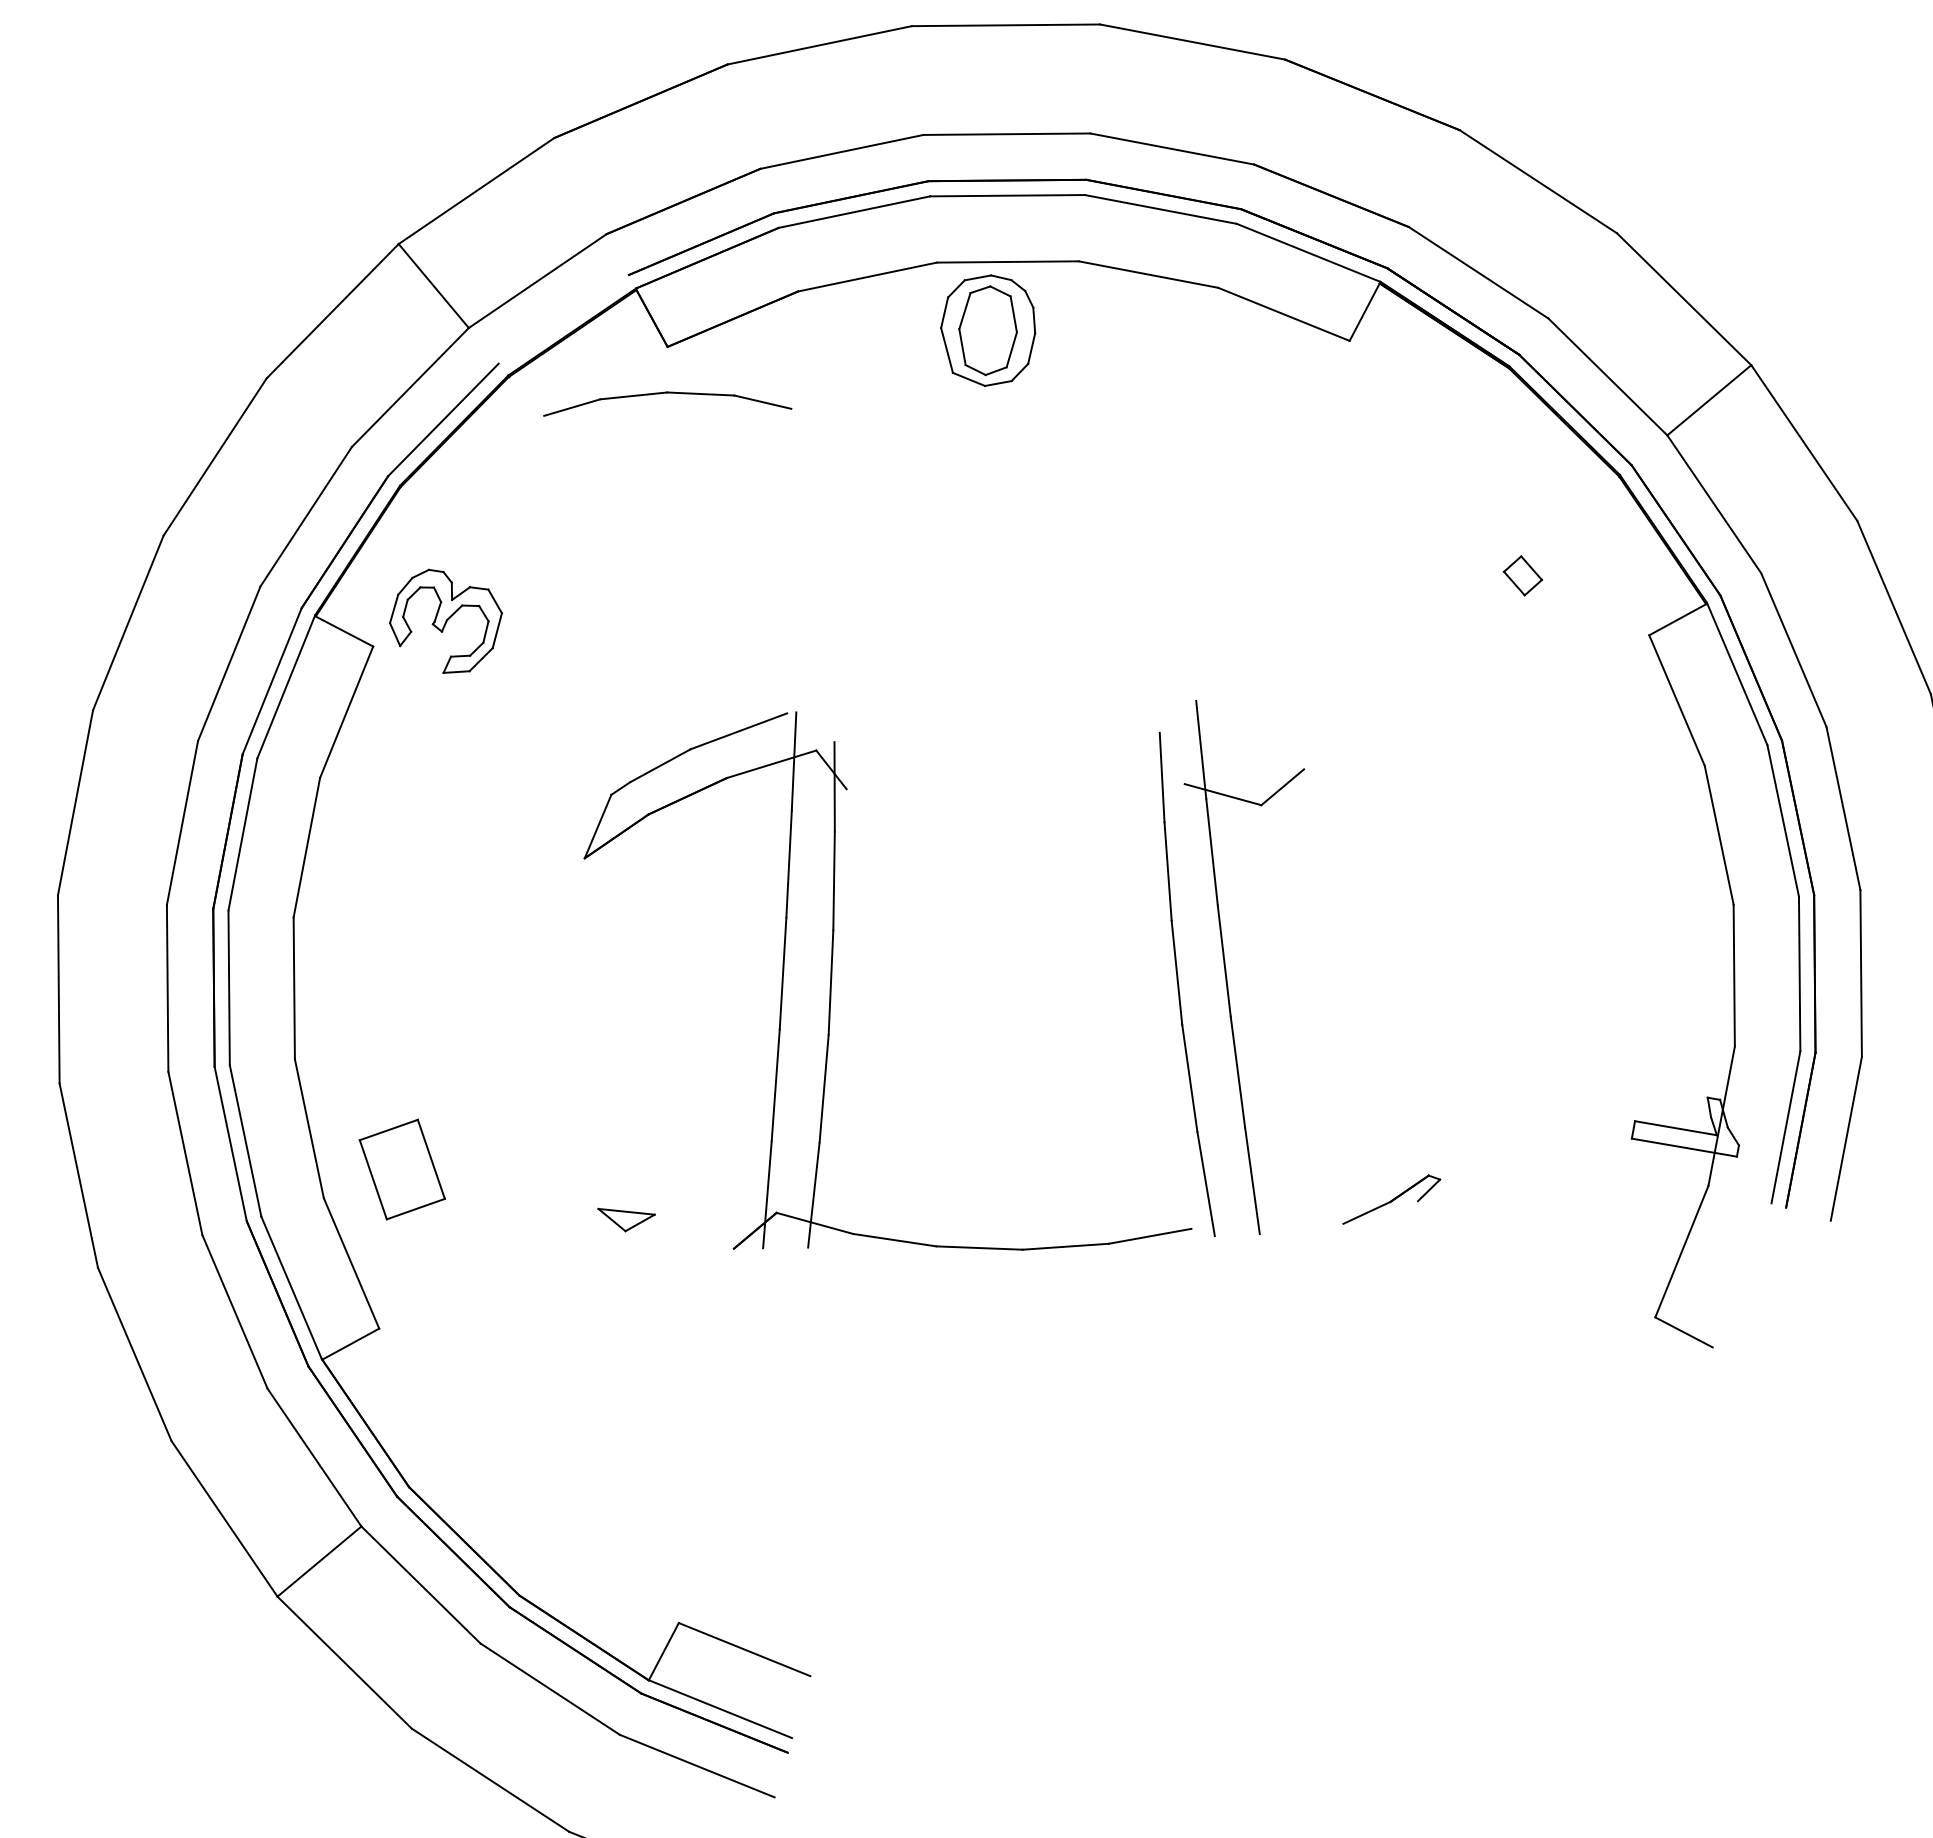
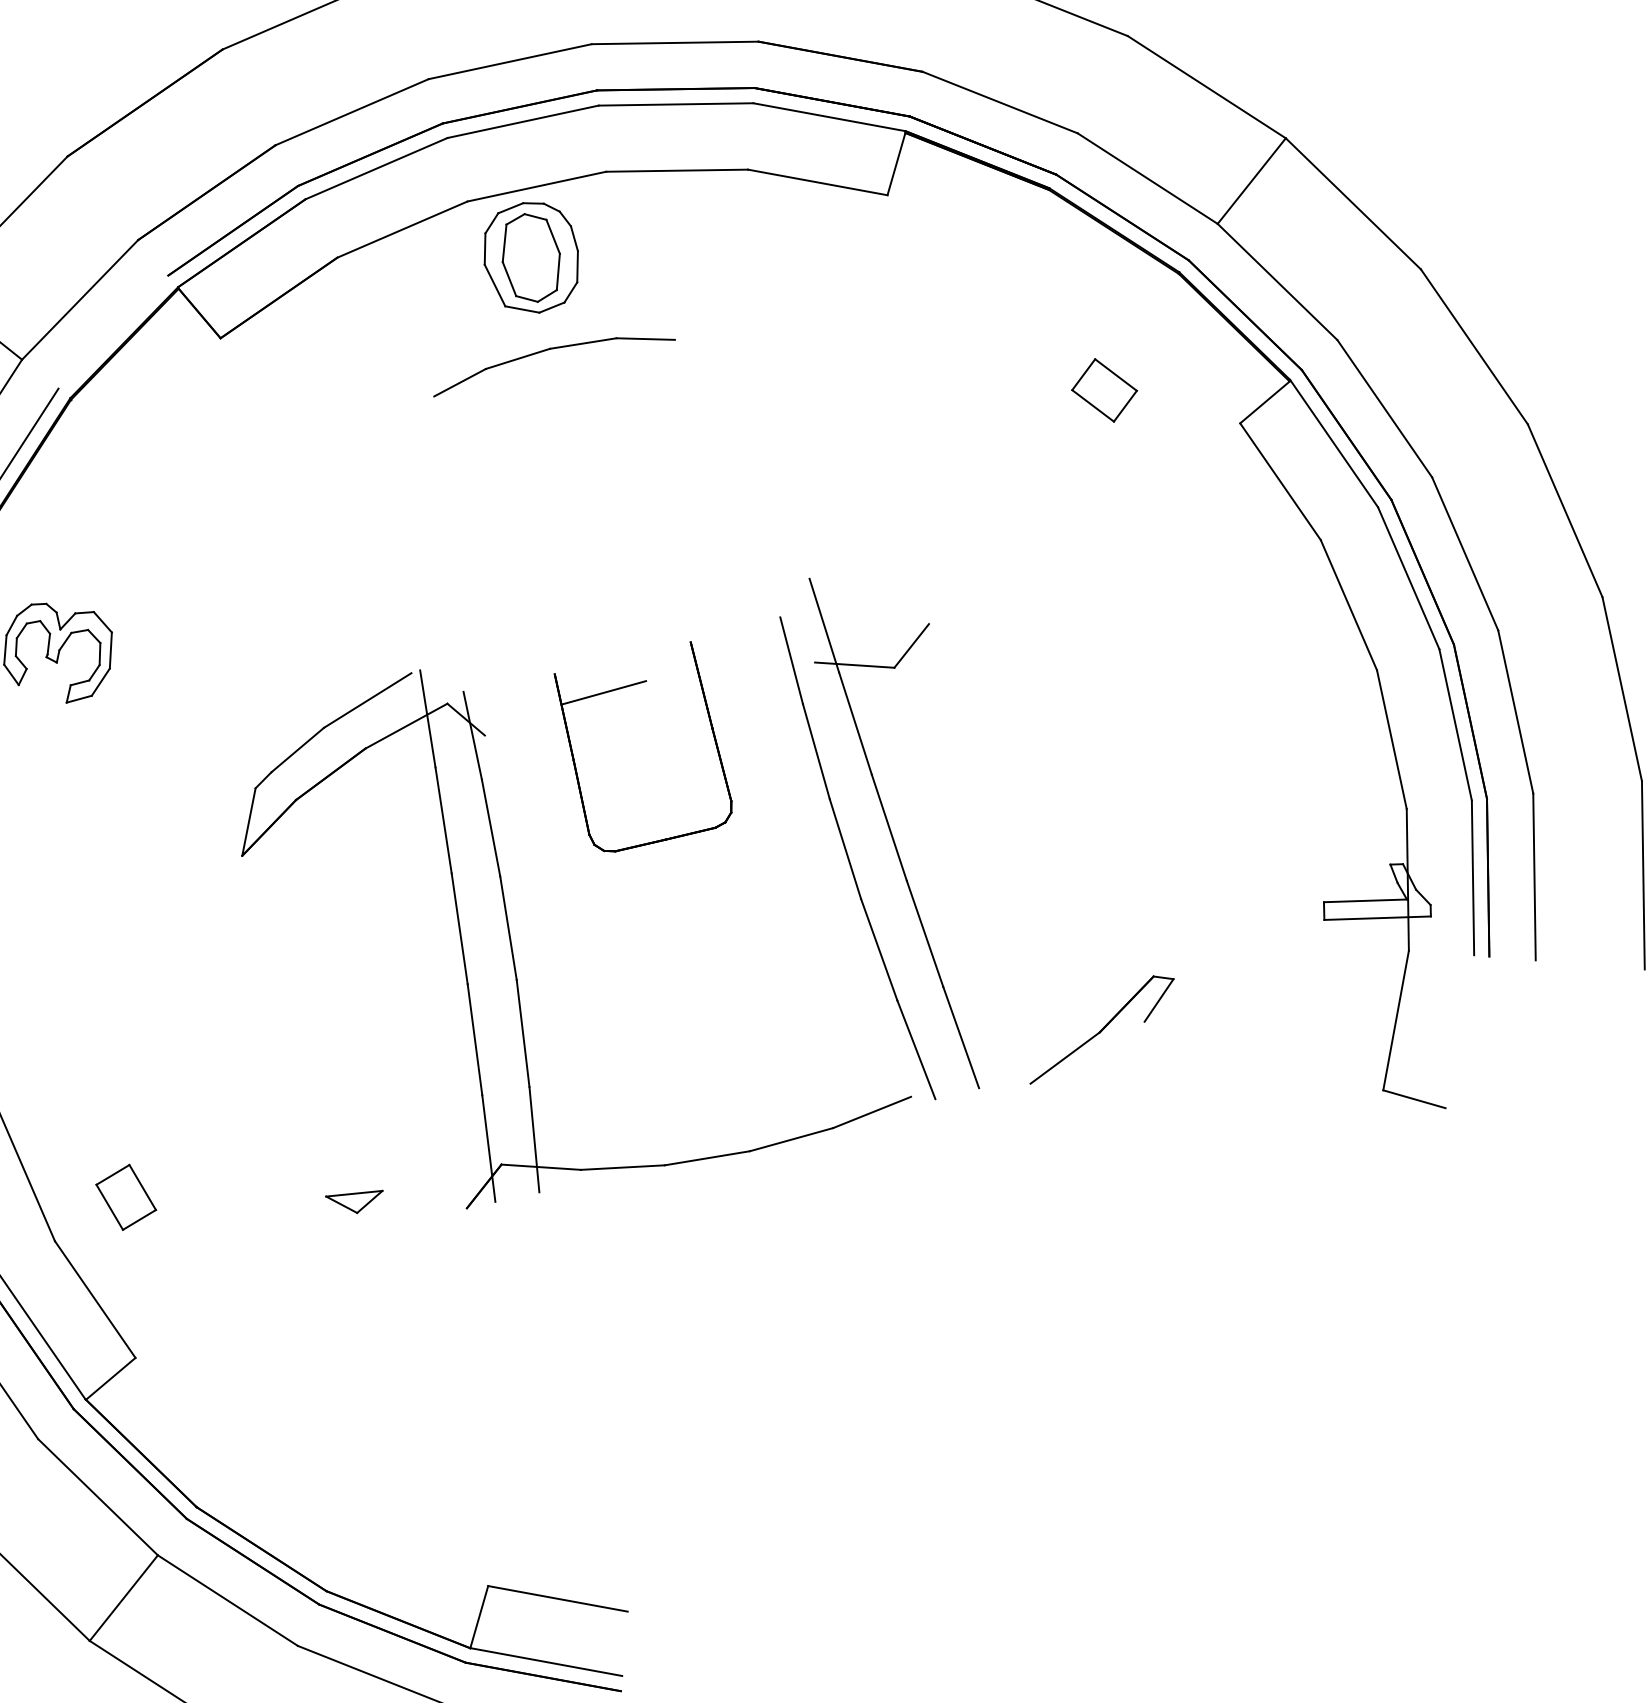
part: (667, 393) -> (550, 349), moved
part: (1522, 575) -> (1103, 390), size x1.67
part: (1000, 770) -> (631, 686), added
part: (402, 1169) -> (126, 1197), size x0.62
part: (1391, 1199) -> (1101, 1027), size x1.67

